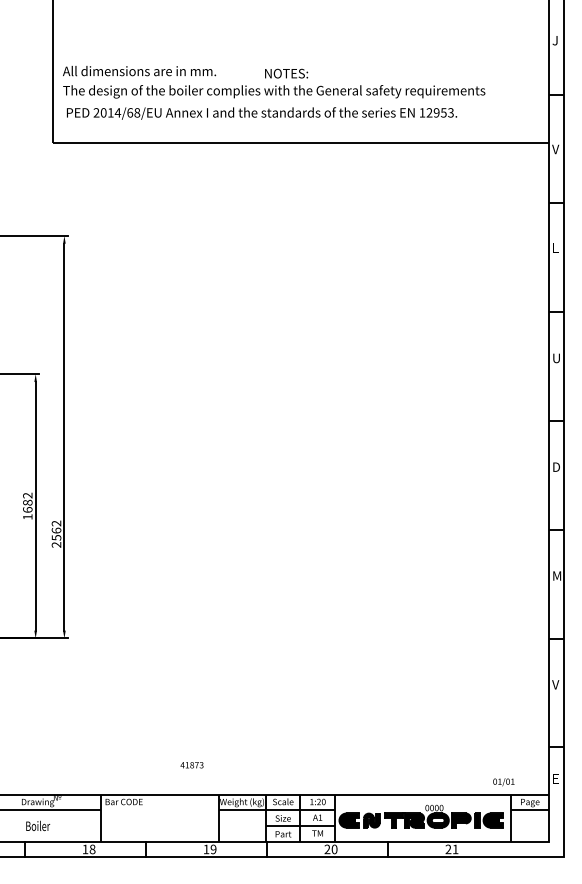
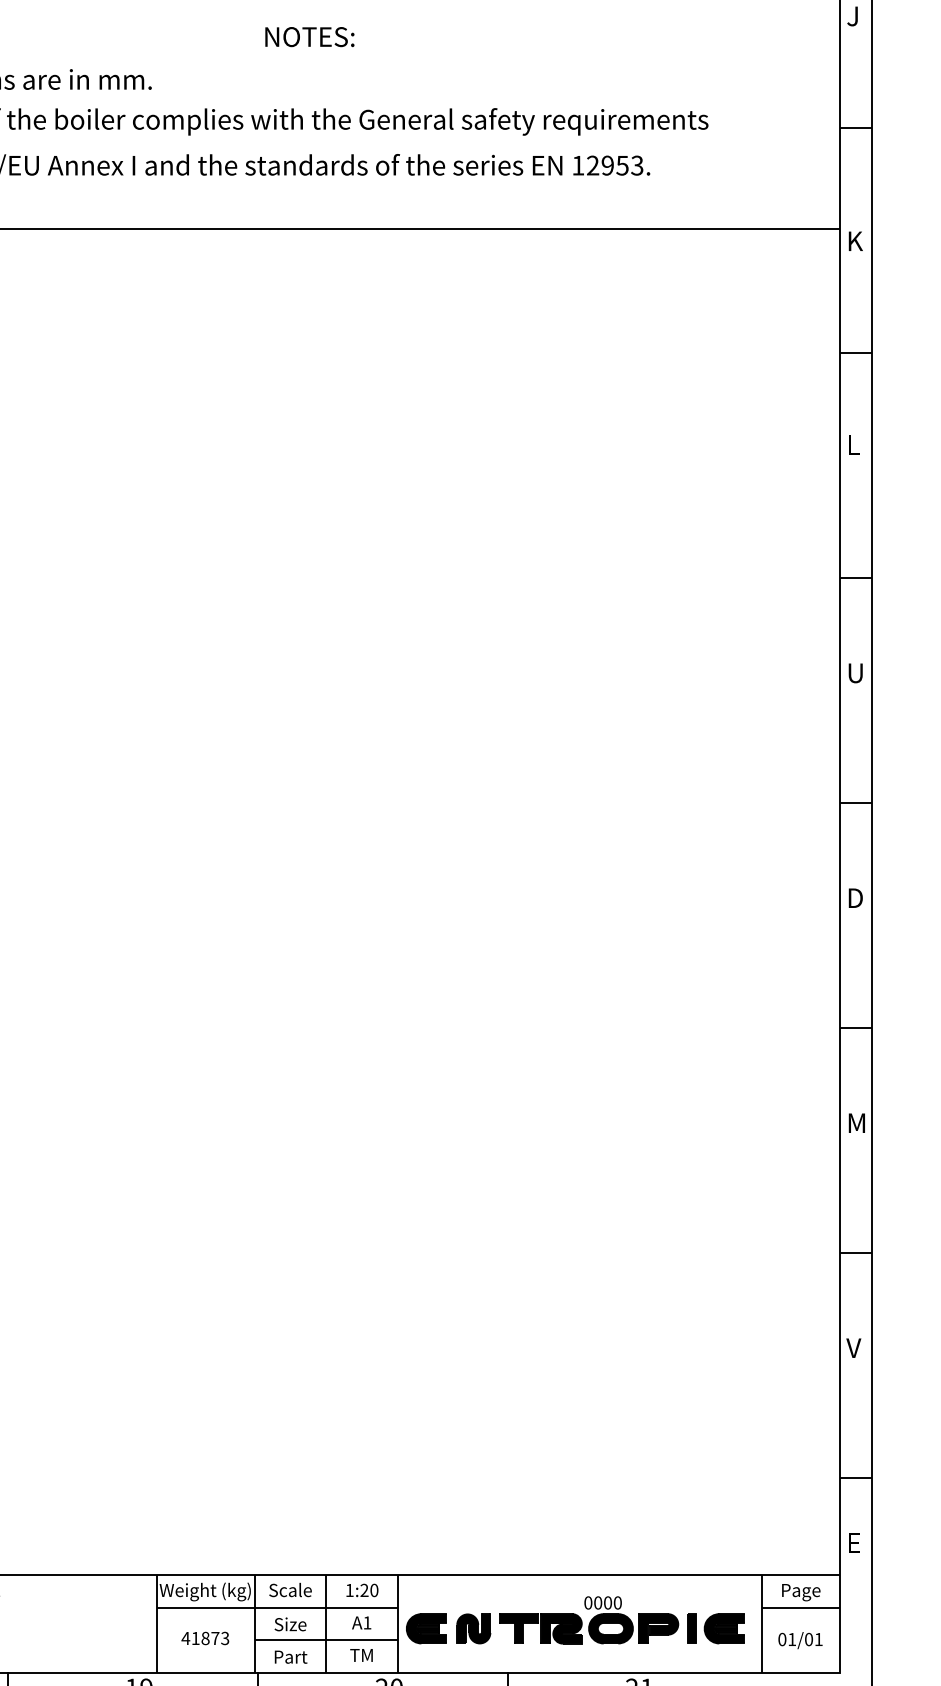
text: (286, 73) -> (309, 36), moved
text: (555, 149) -> (853, 241), V -> K
text: (191, 765) -> (204, 1639), moved
text: (503, 782) -> (799, 1641), moved

